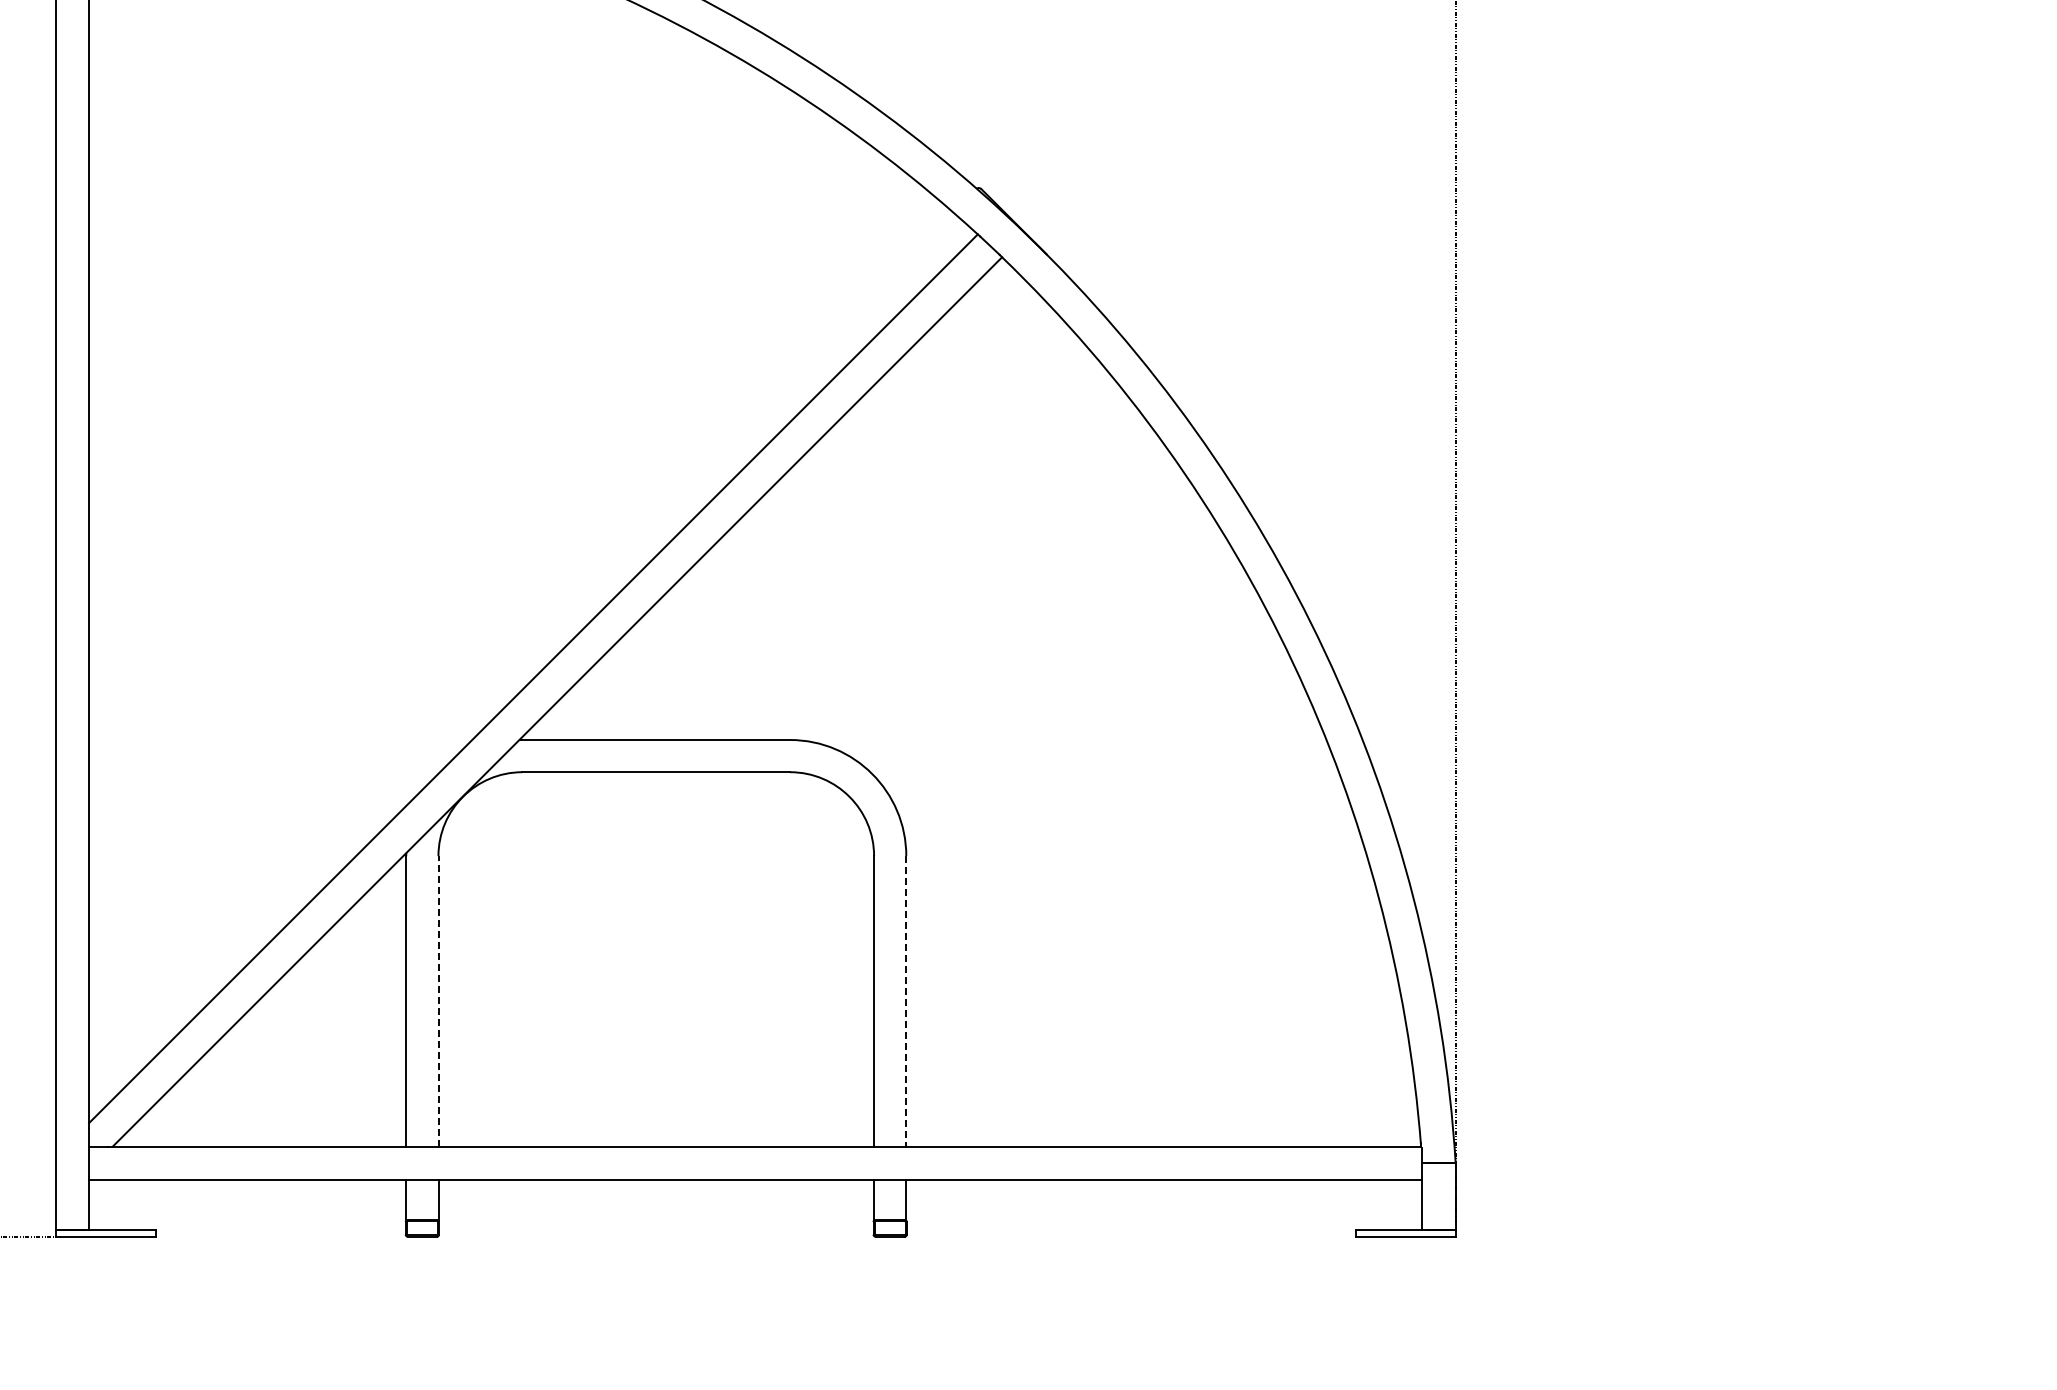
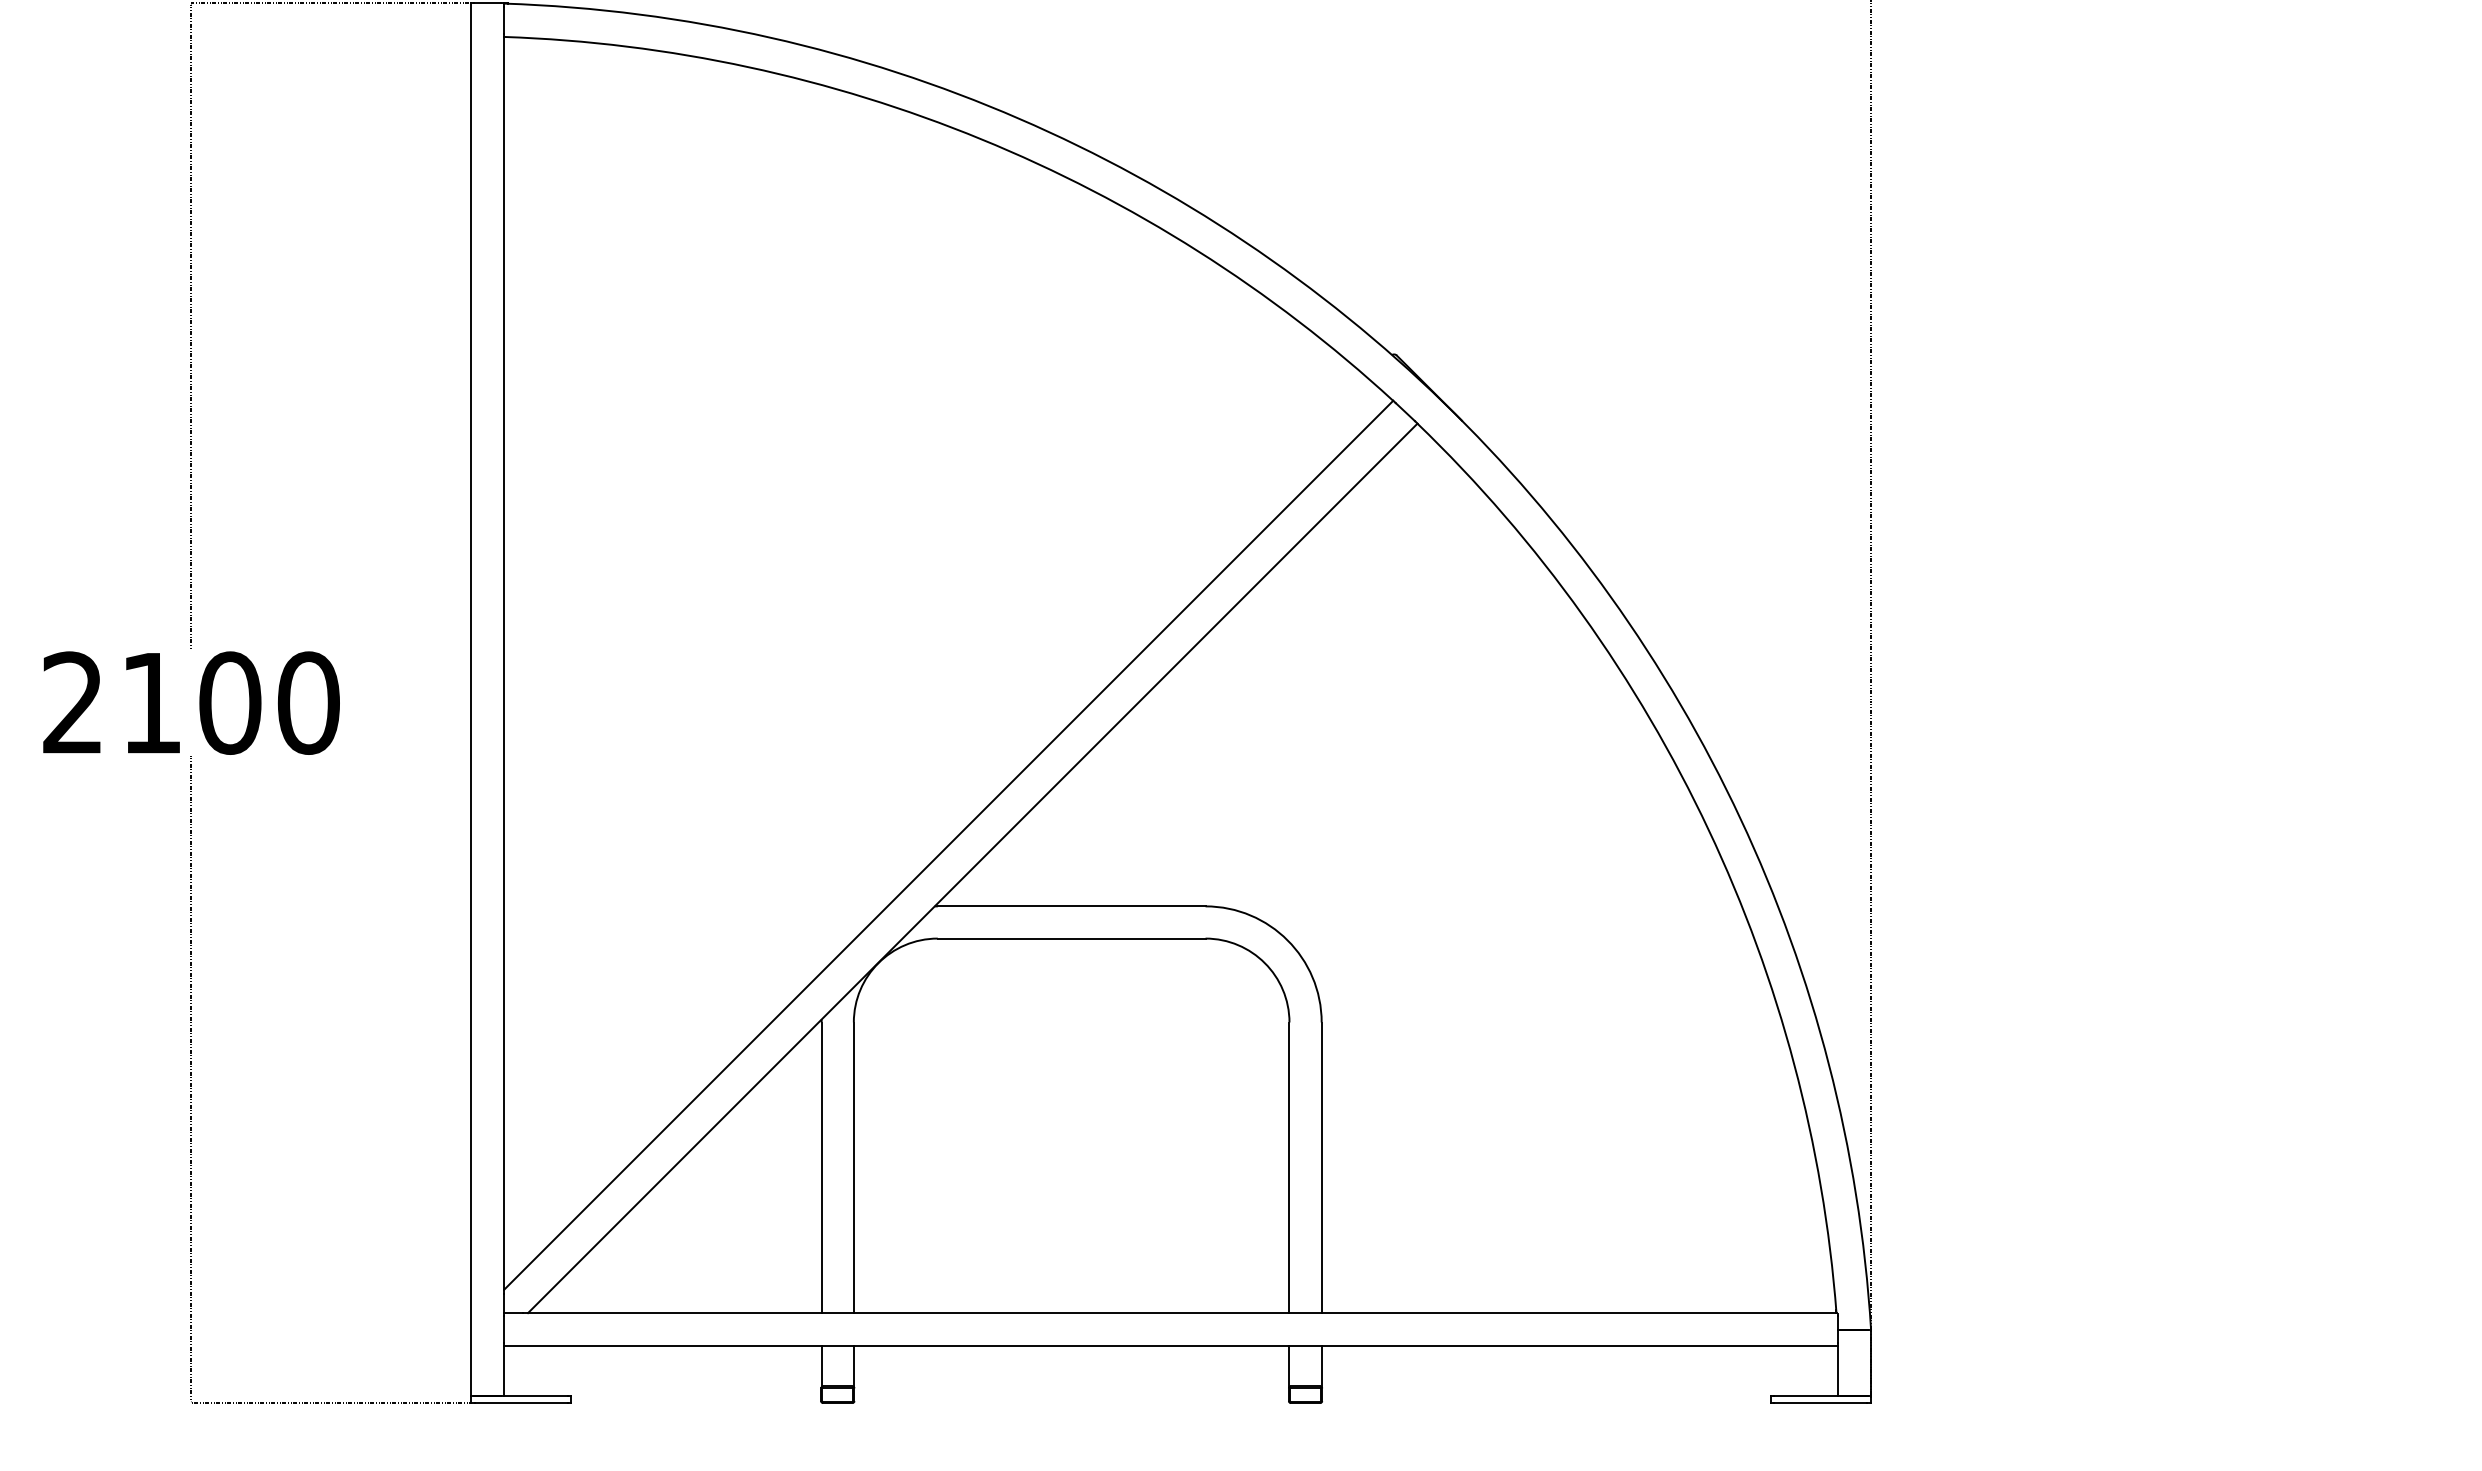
line: (438, 1001) -> (853, 1167), dashed -> solid
line: (906, 1002) -> (1321, 1168), dashed -> solid

